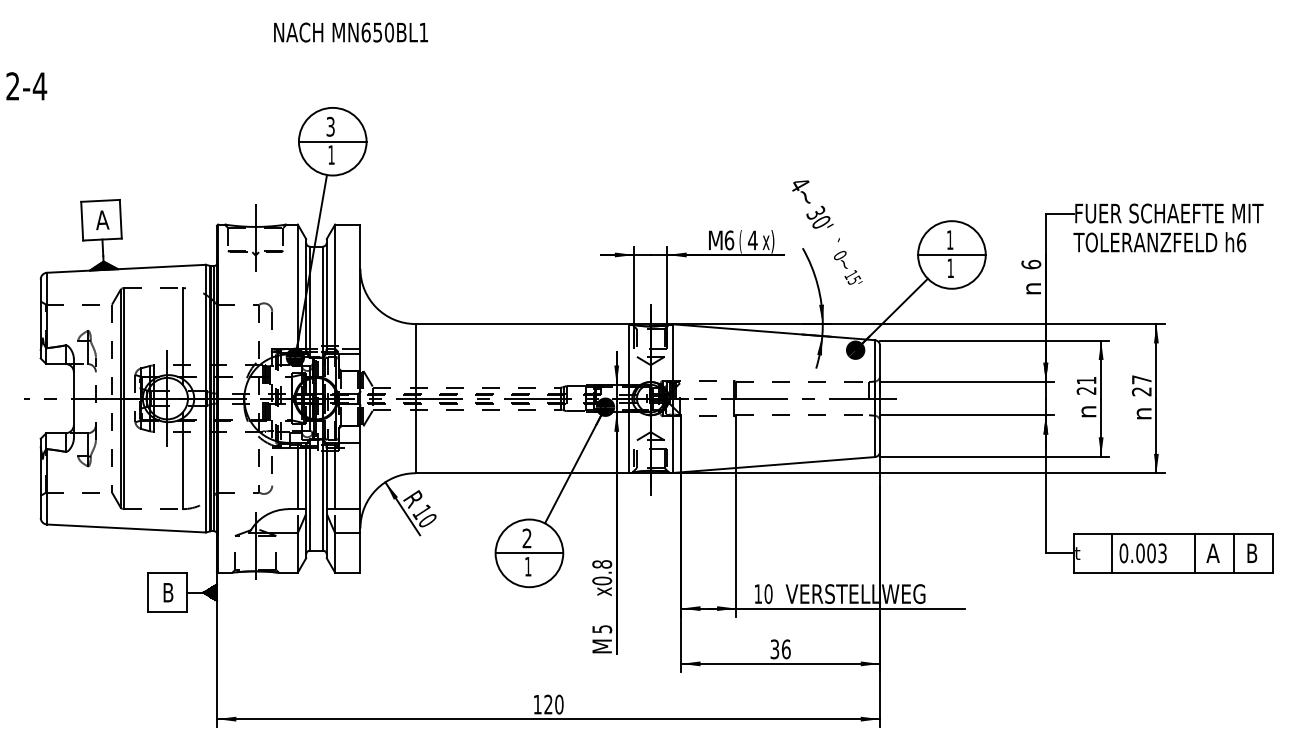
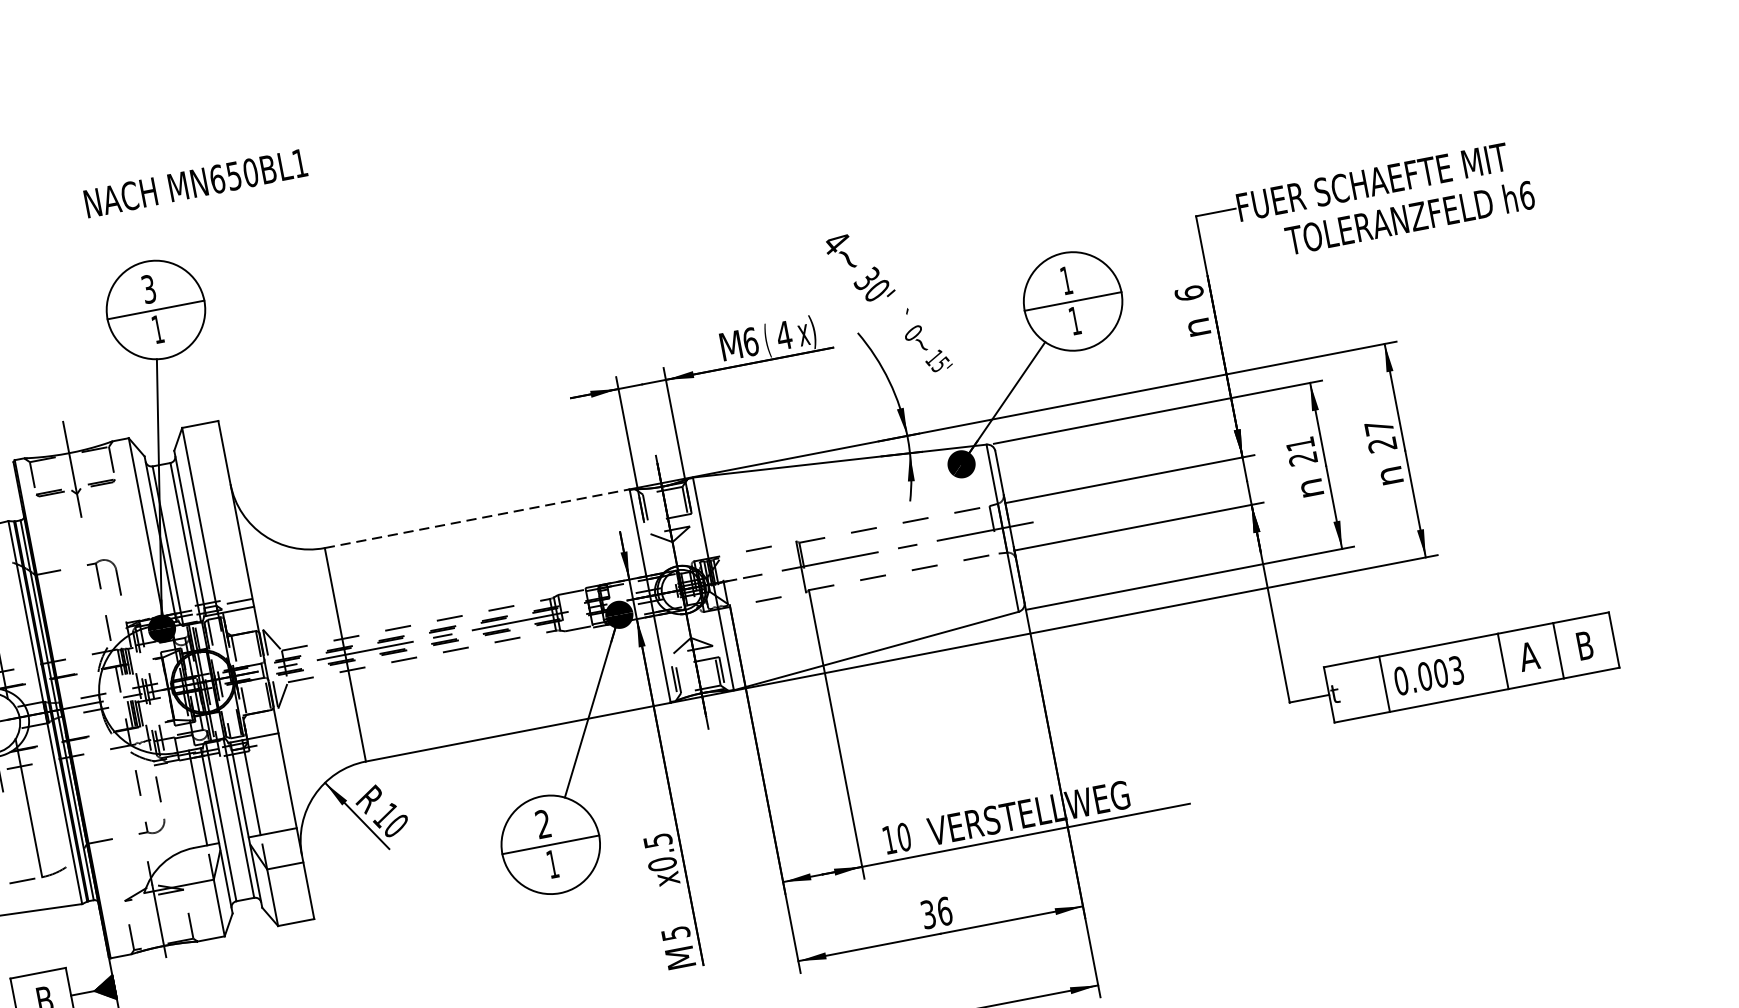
text: (350, 32) -> (195, 183), moved
text: (1159, 242) -> (1409, 218), moved
line: (522, 324) -> (477, 519), solid -> dashed
text: (602, 564) -> (658, 840), x0.8 -> x0.5

